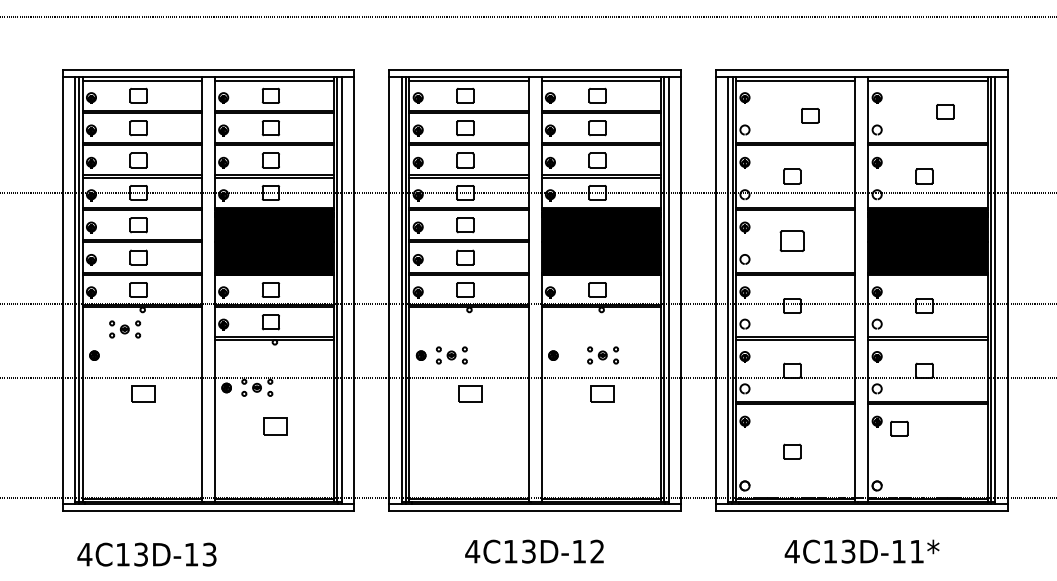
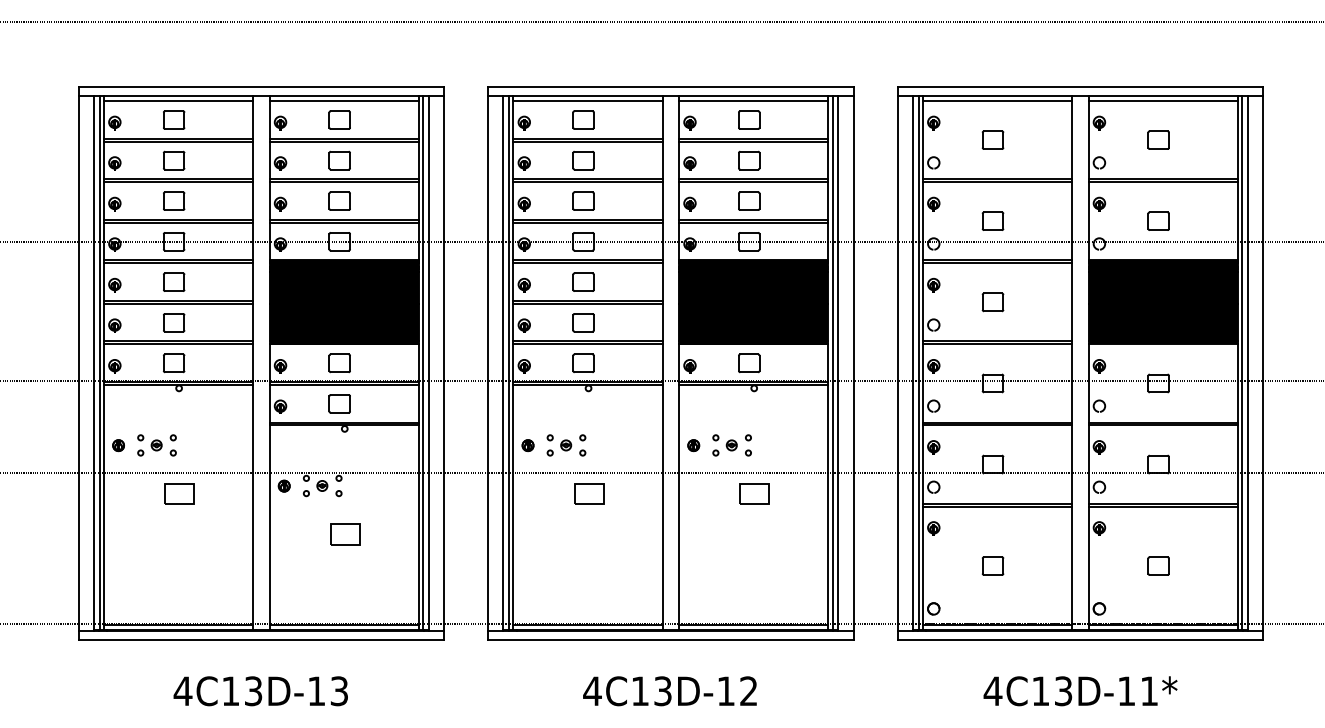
part: (945, 111) -> (1158, 139), moved
part: (810, 115) -> (993, 139), moved
part: (792, 241) -> (993, 302), size x0.71
part: (125, 329) -> (157, 445), moved
part: (602, 355) -> (731, 445), moved
part: (899, 428) -> (1158, 565), moved
text: (146, 554) -> (260, 691), moved

